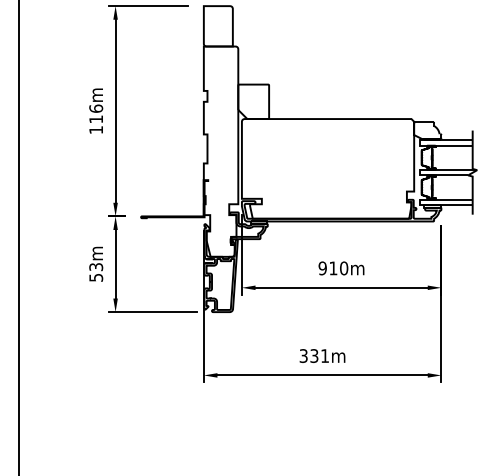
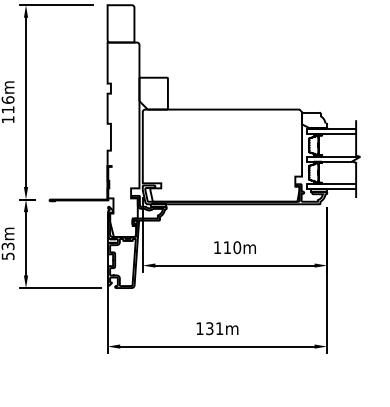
text: (322, 268) -> (217, 247), 910m -> 110m
text: (303, 355) -> (199, 328), 331m -> 131m

